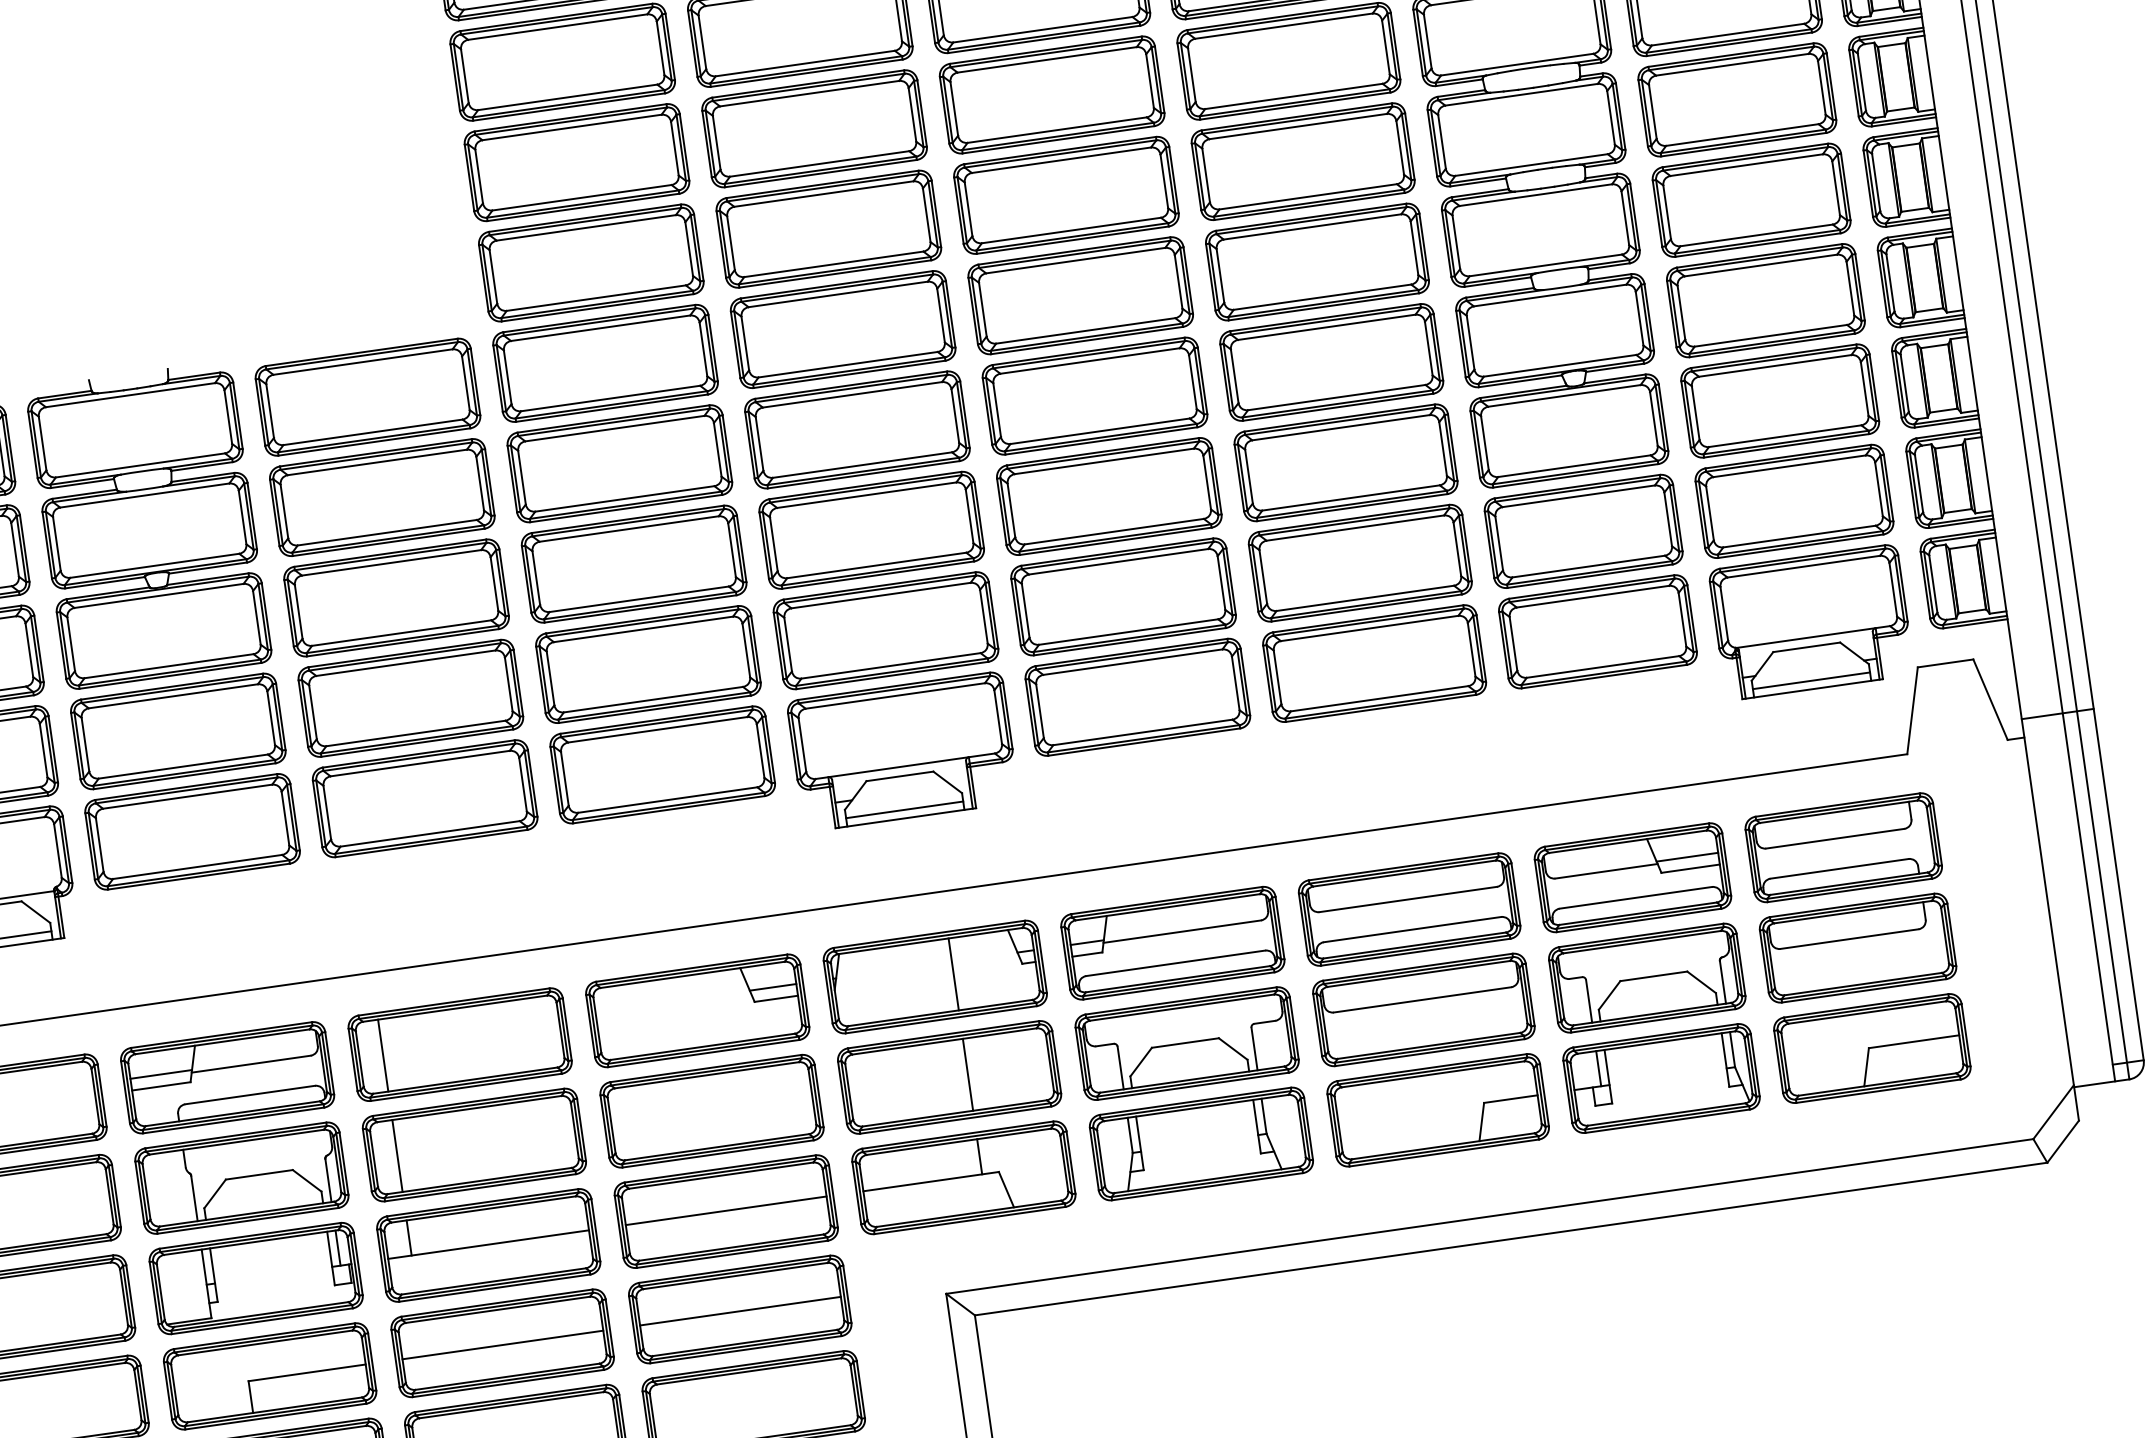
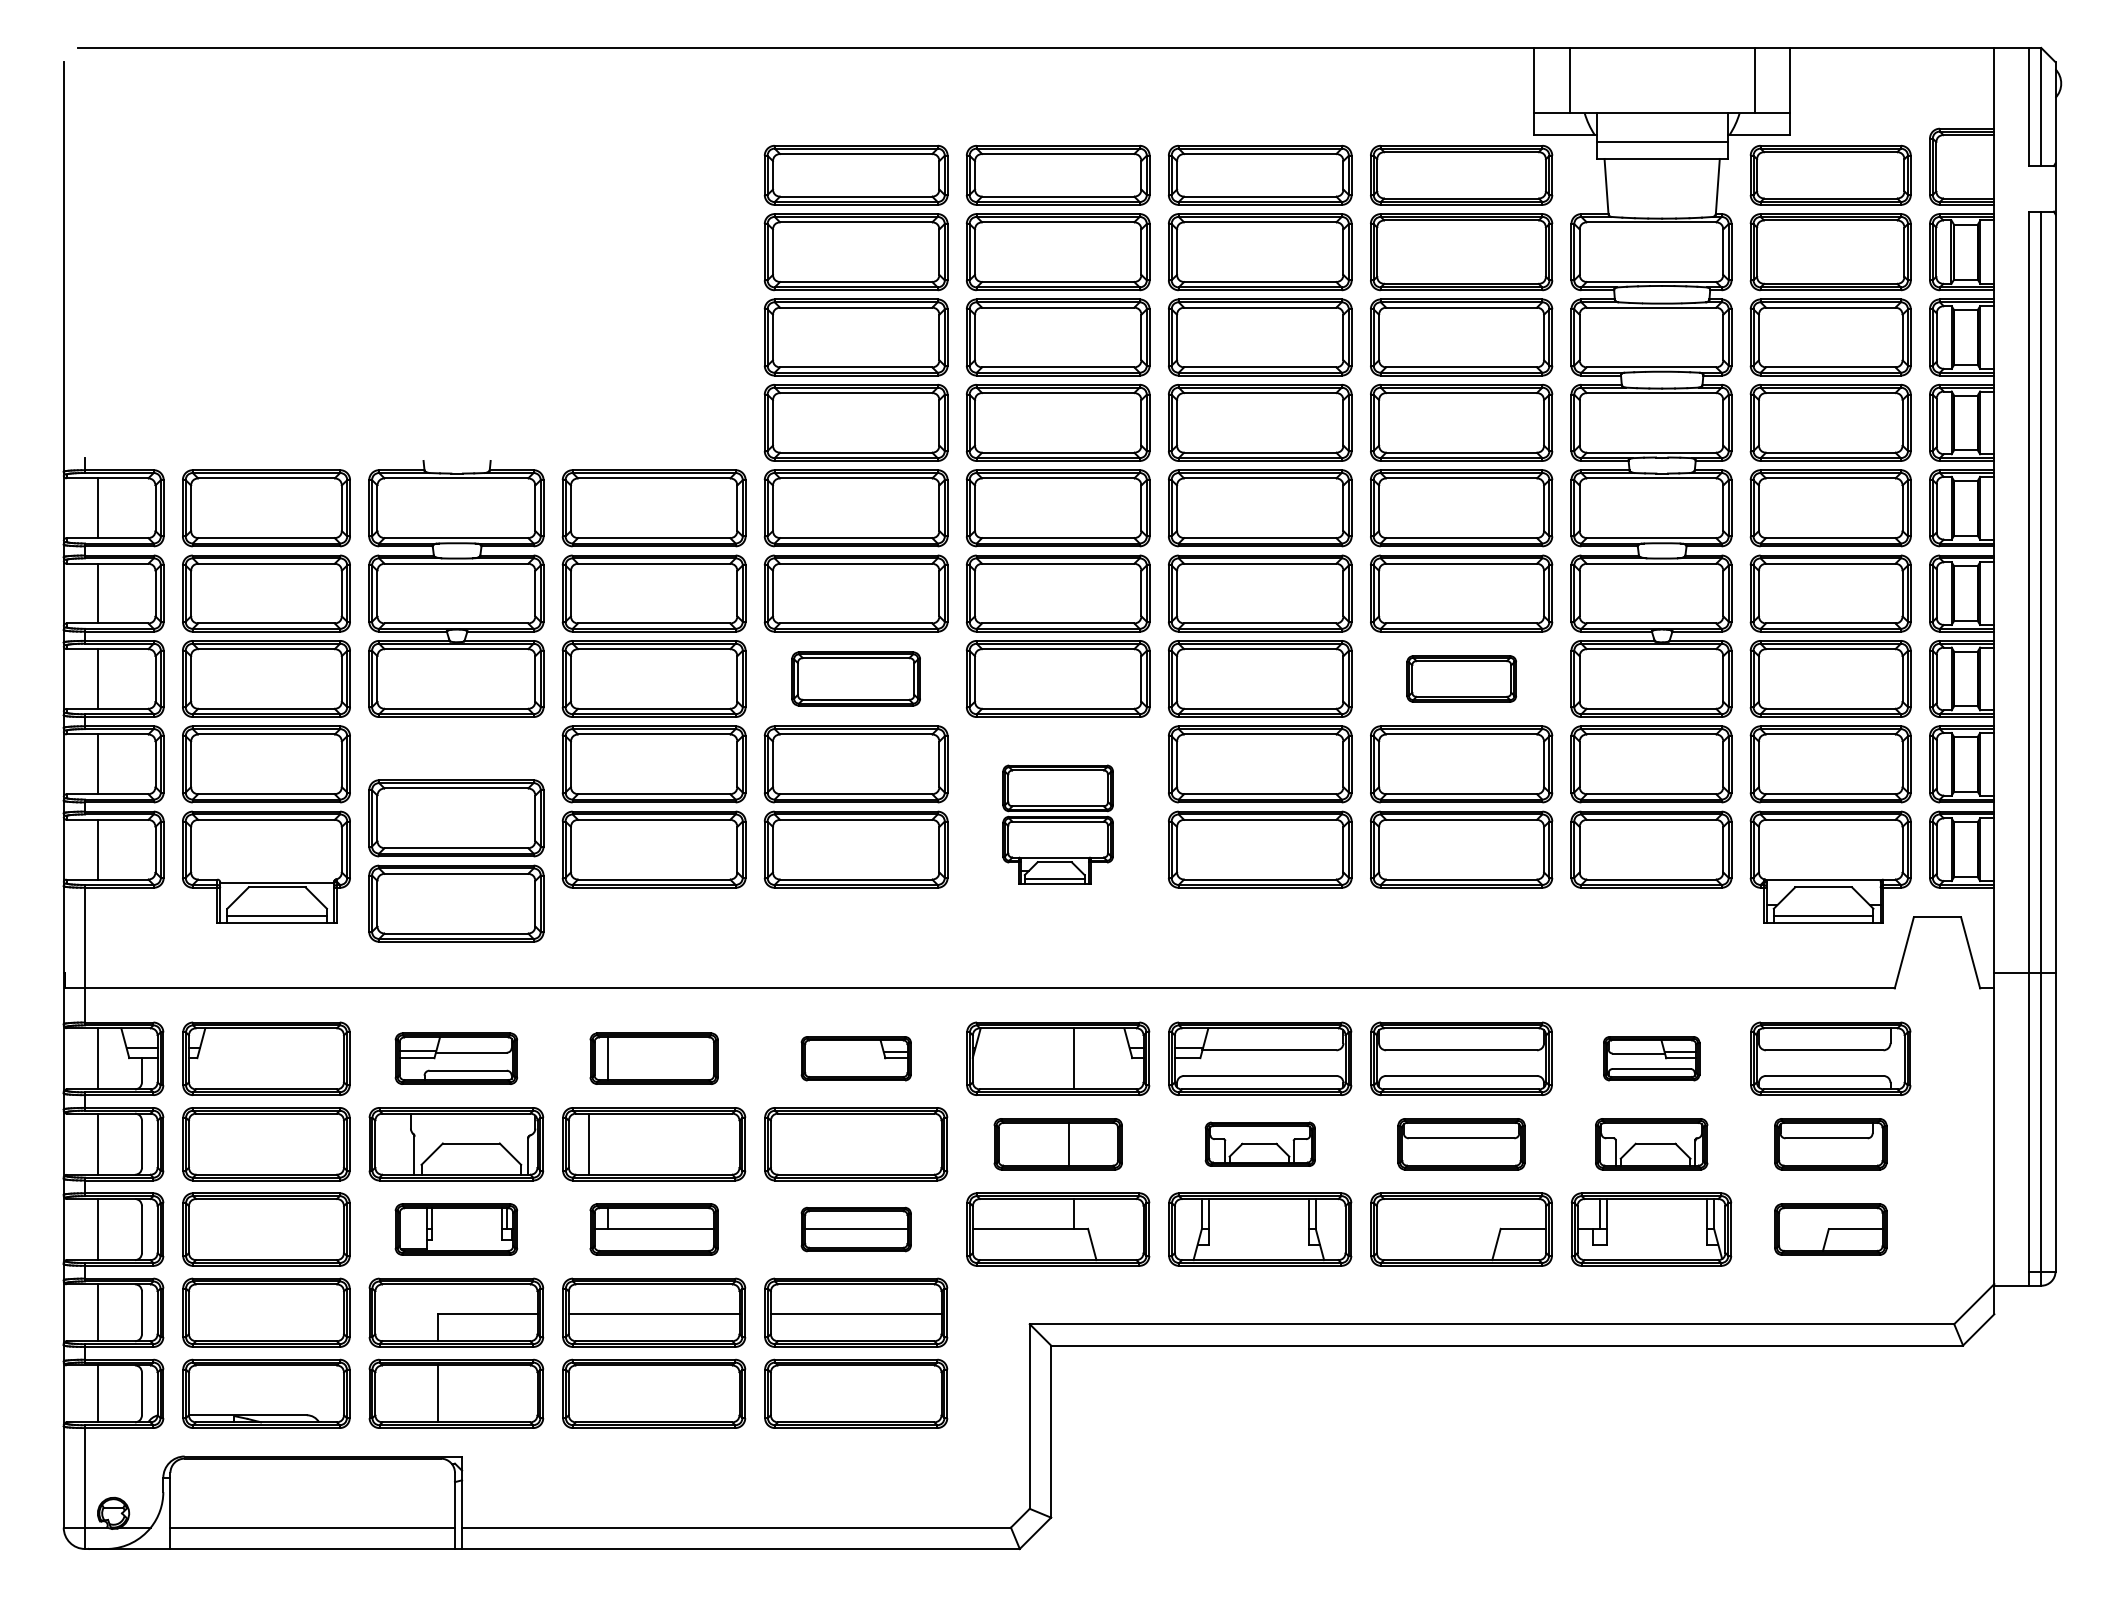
part: (1345, 462) -> (1461, 678), size x0.6
part: (633, 563) -> (855, 678), size x0.7
part: (895, 701) -> (1057, 824), size x0.6
part: (185, 781) -> (456, 860), moved
part: (1632, 877) -> (1651, 1058), size x0.6
part: (1857, 948) -> (1830, 1144), size x0.7
part: (1647, 978) -> (1651, 1144), size x0.7
part: (698, 1010) -> (856, 1058), size x0.6
part: (1423, 1010) -> (1461, 1144), size x0.7
part: (1187, 1043) -> (1260, 1144), size x0.6
part: (460, 1044) -> (654, 1058), size x0.7
part: (1872, 1048) -> (1830, 1229), size x0.7
part: (227, 1077) -> (456, 1058), size x0.7
part: (949, 1077) -> (1058, 1144), size x0.7
part: (726, 1211) -> (856, 1229), size x0.6
part: (489, 1245) -> (654, 1229), size x0.7
part: (256, 1278) -> (456, 1229), size x0.7

